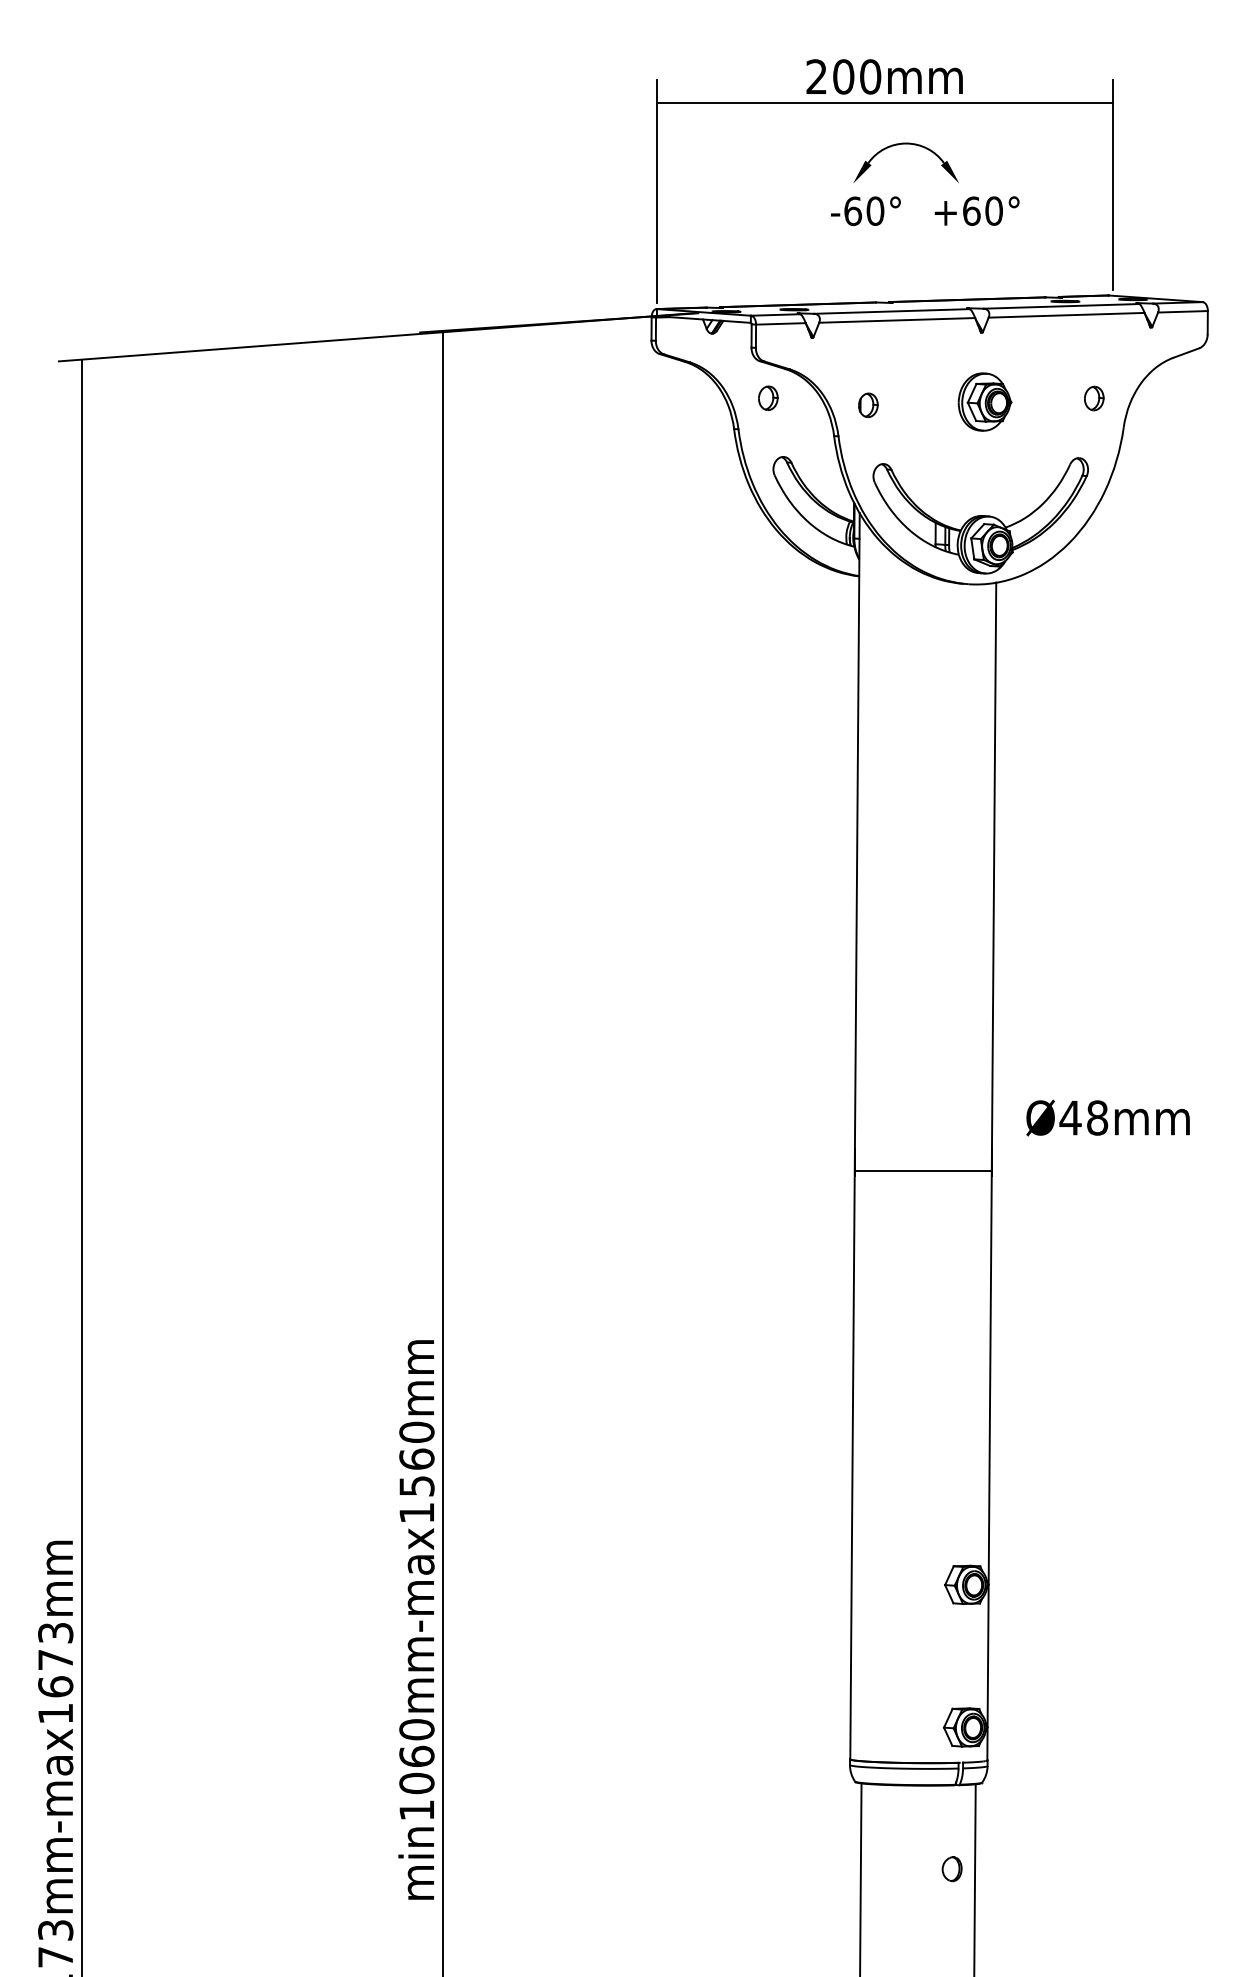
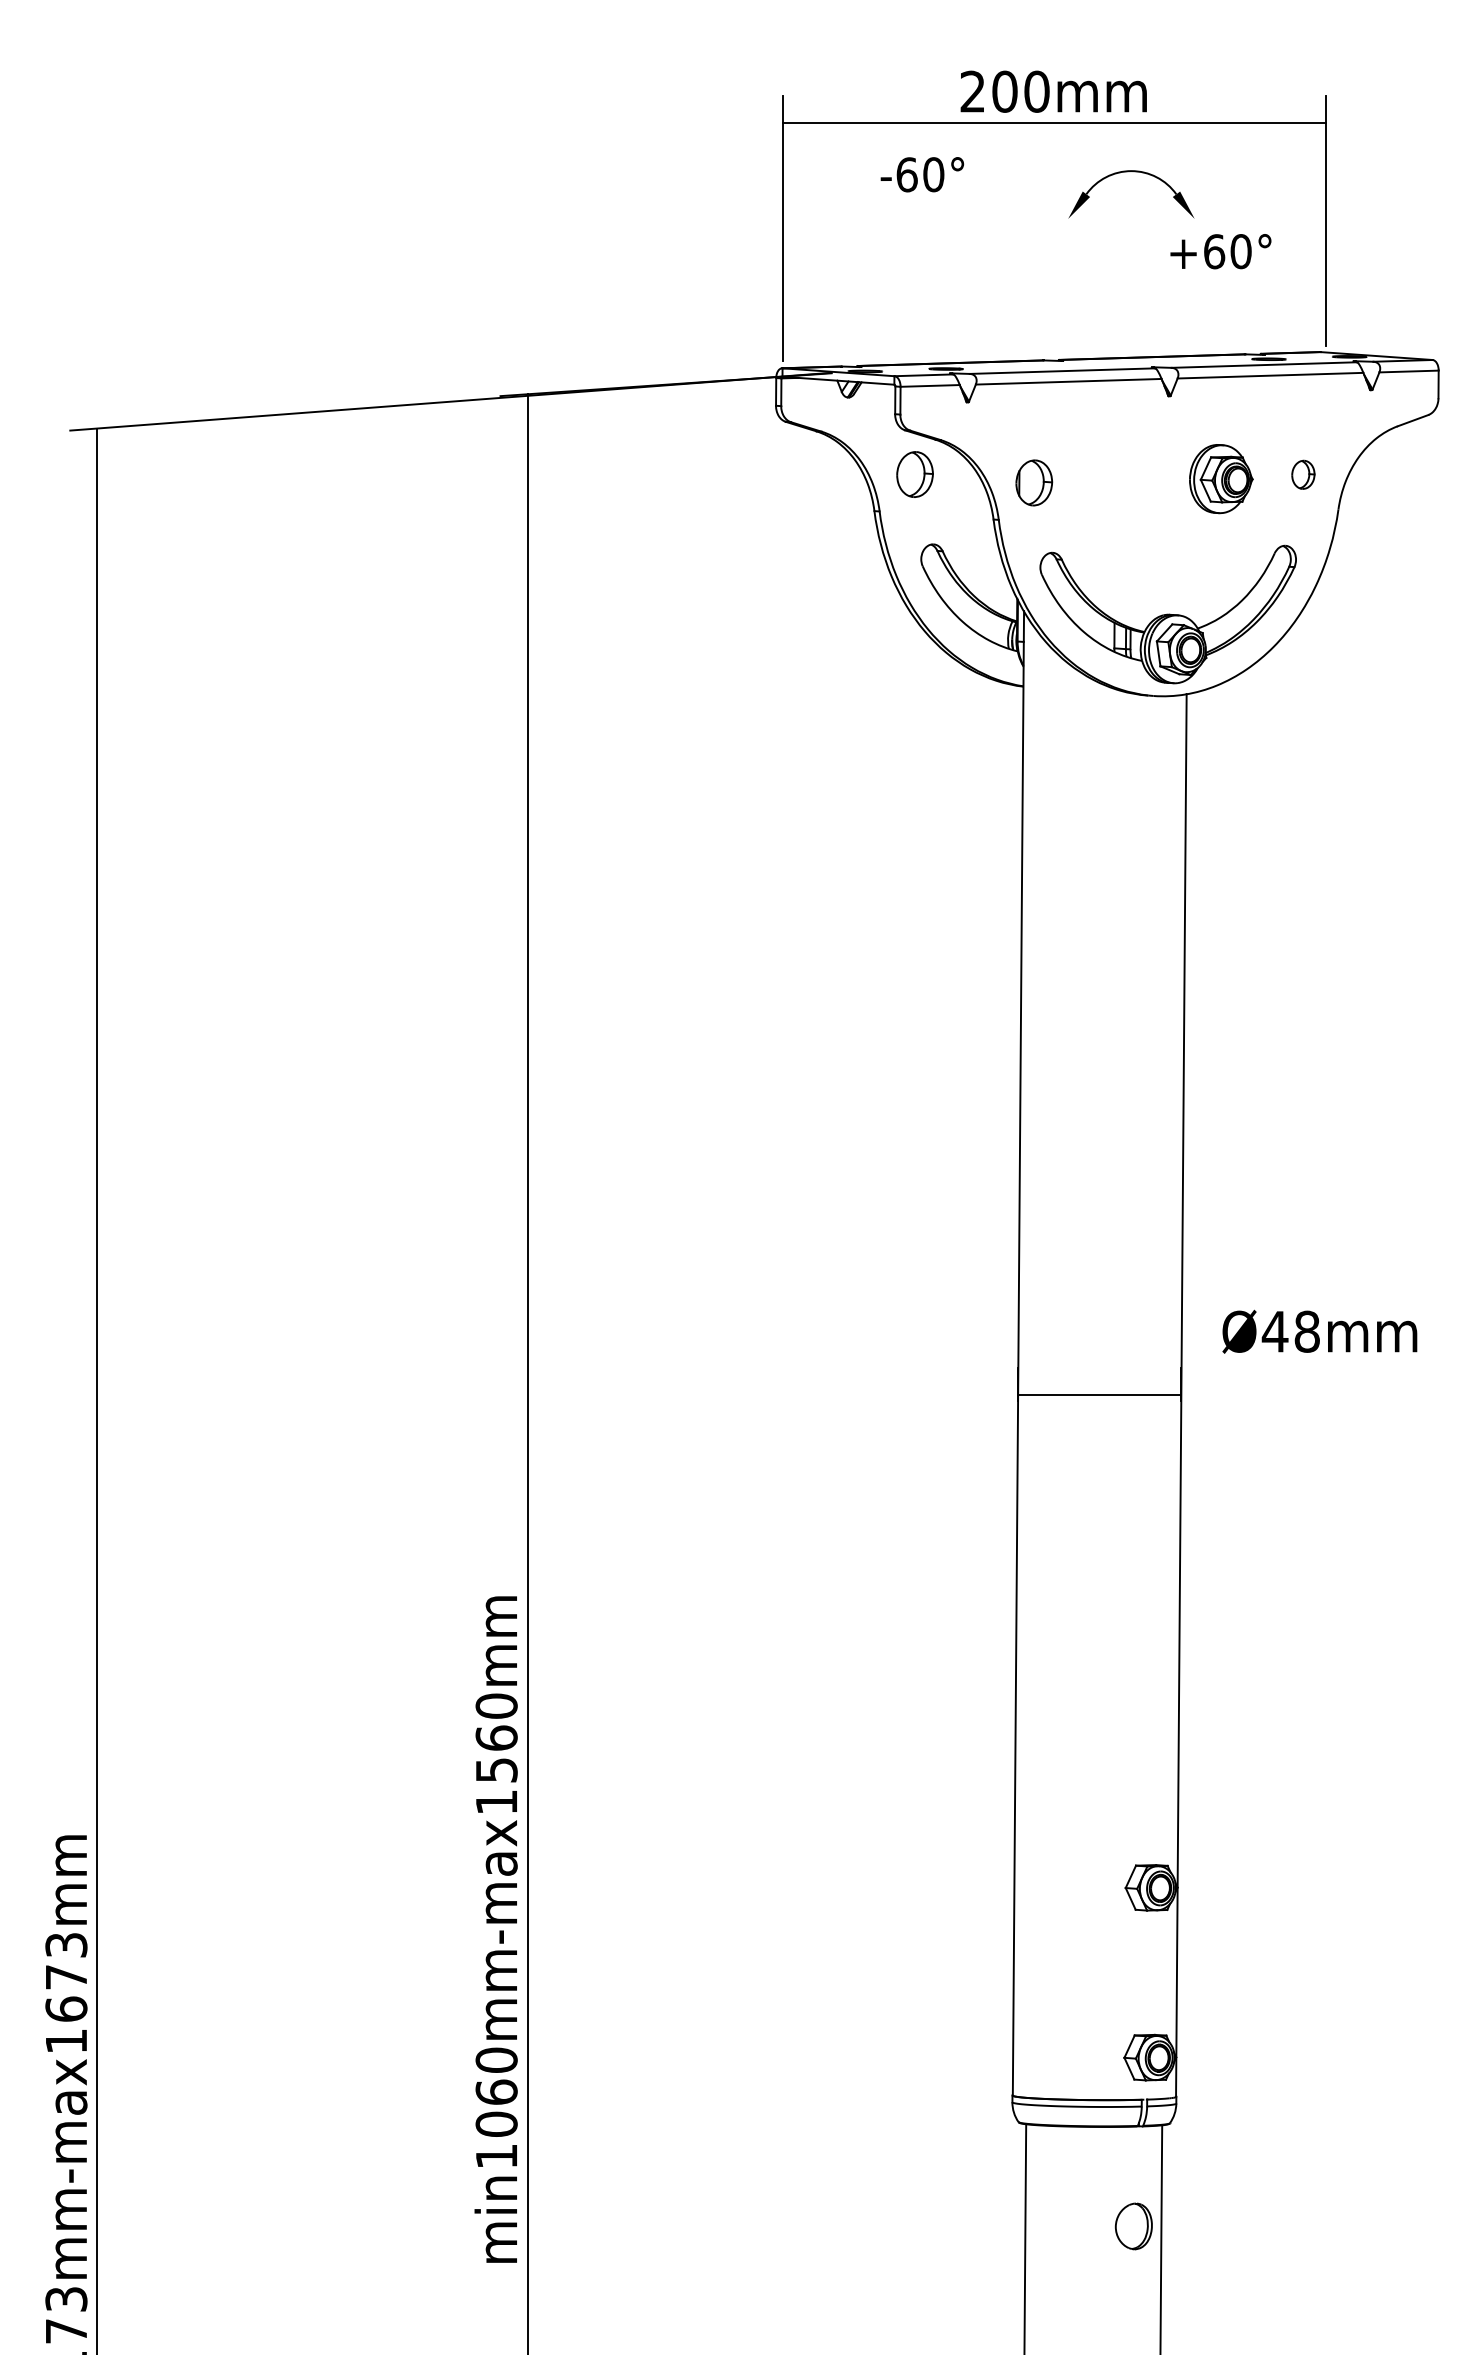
part: (907, 144) -> (1133, 172), moved
text: (865, 211) -> (922, 174), moved
text: (976, 211) -> (1220, 251), moved
part: (768, 398) -> (915, 474), size x1.6
part: (985, 402) -> (1221, 479), moved
part: (868, 404) -> (1034, 482), size x1.6
part: (952, 1869) -> (1134, 2226), size x1.6

